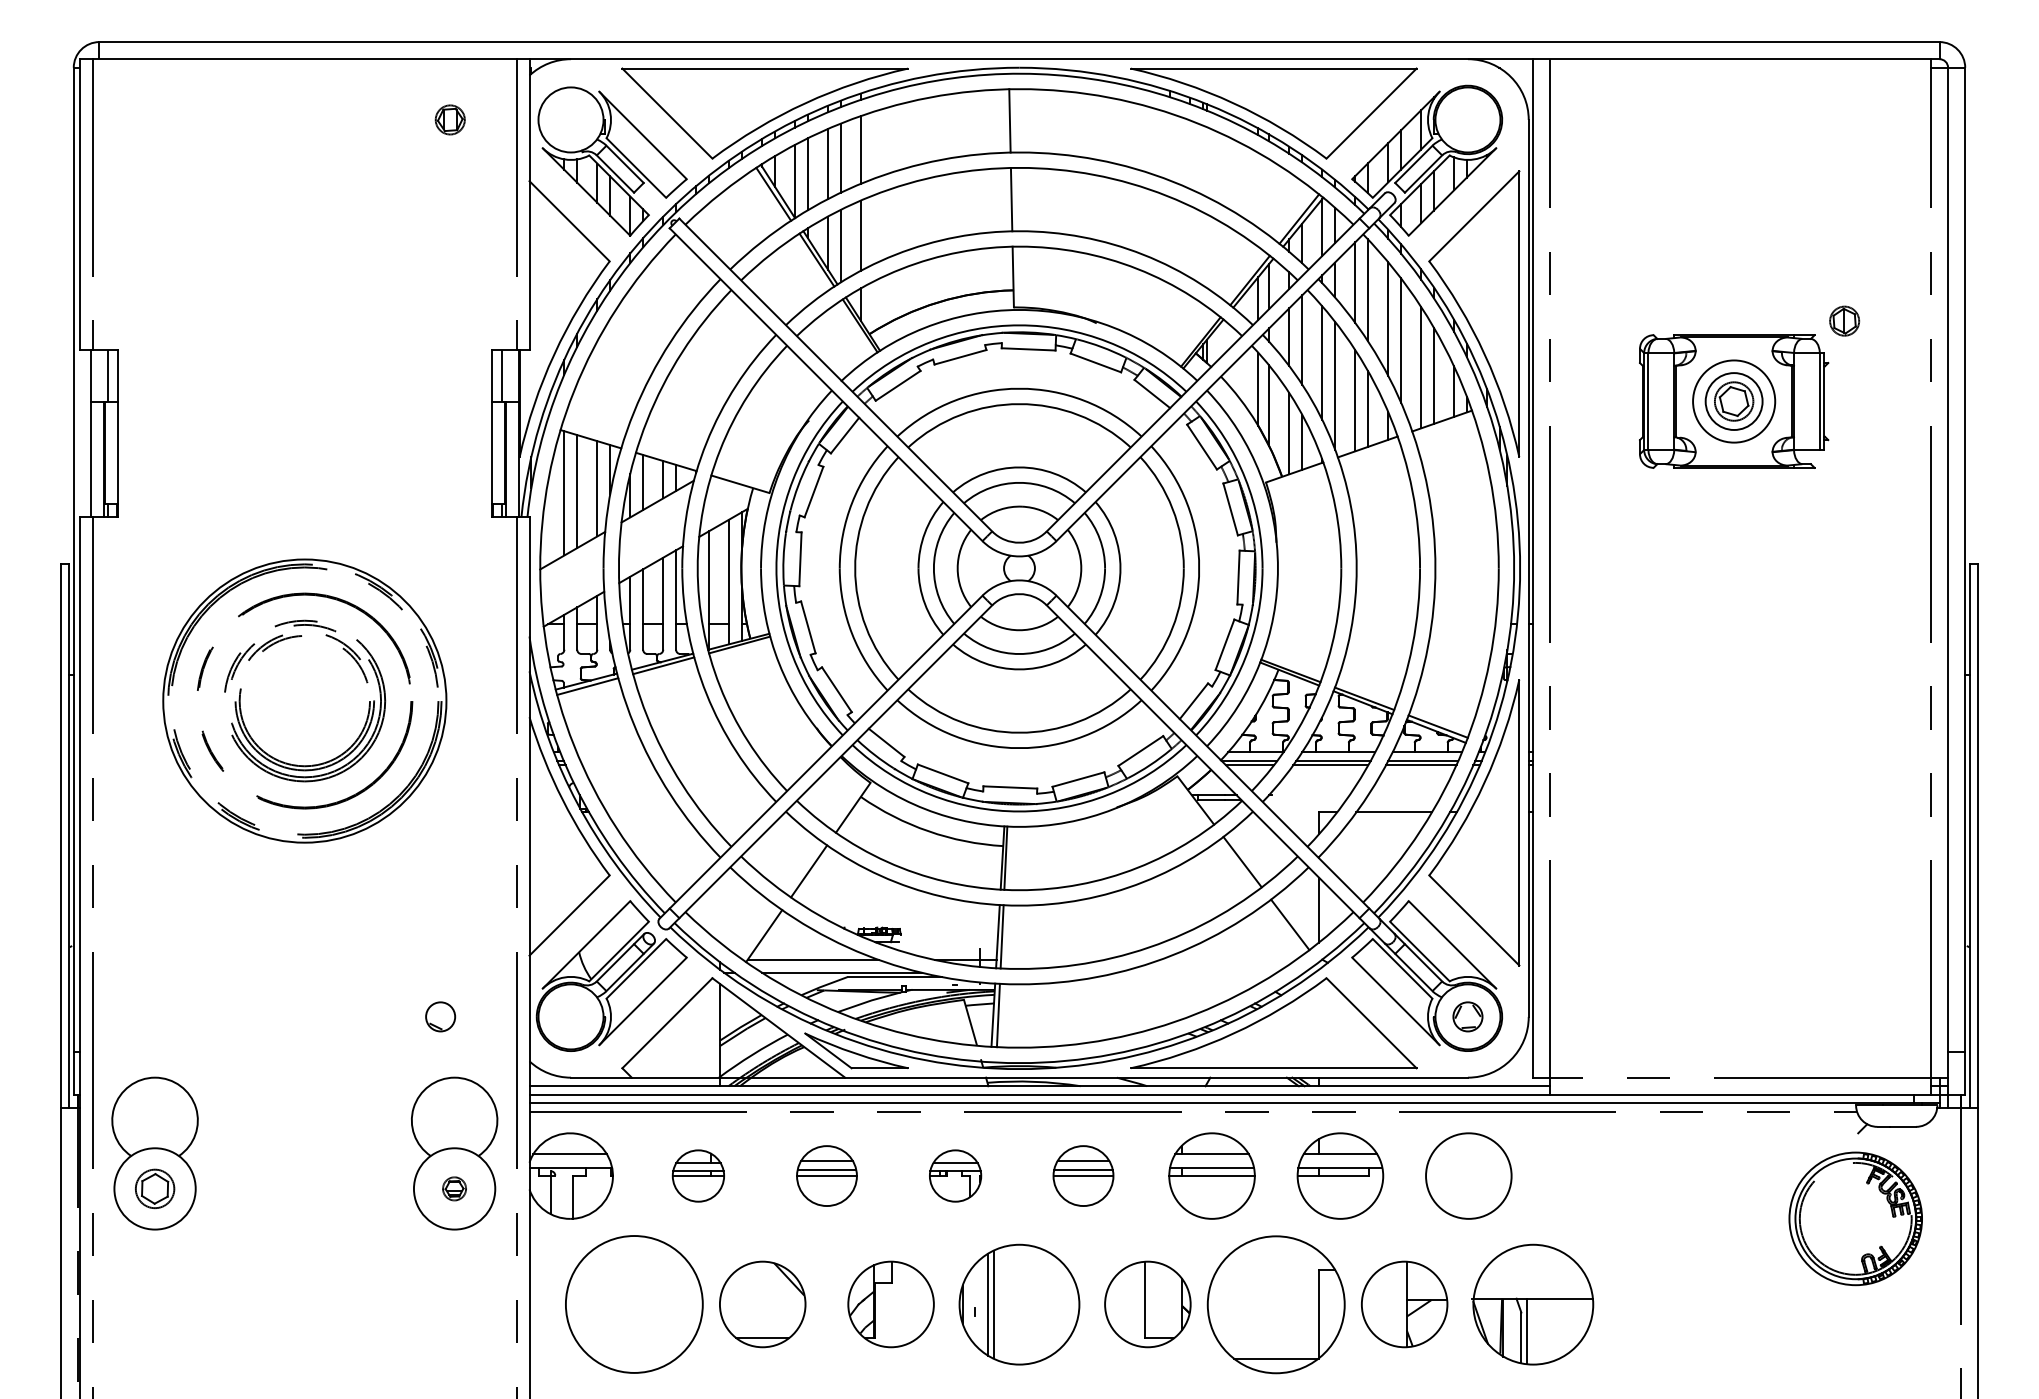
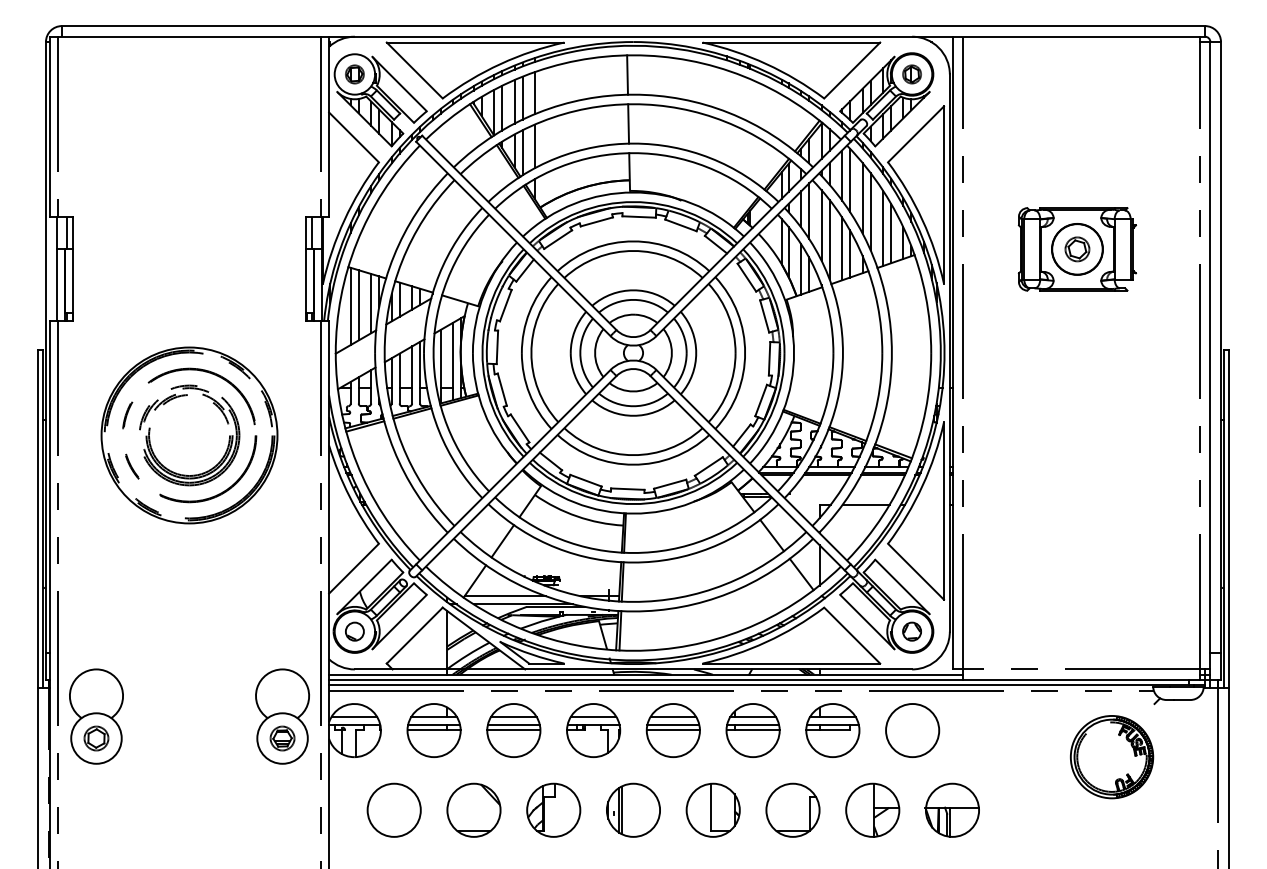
part: (449, 120) -> (354, 74), moved
part: (1843, 321) -> (911, 74), moved
circle: (1734, 401) -> (1077, 249), size x1.43
part: (440, 1016) -> (354, 631), moved
part: (697, 1175) -> (433, 730), size x1.67
part: (826, 1175) -> (513, 730), size x1.43
part: (955, 1175) -> (593, 730), size x1.67
part: (1082, 1175) -> (672, 730), size x1.43
part: (454, 1188) -> (282, 738), size x1.67
part: (1856, 1219) -> (1112, 757), moved
circle: (633, 1303) -> (393, 809), size x0.62
part: (1019, 1303) -> (633, 809), size x0.71
part: (1275, 1303) -> (792, 809), size x0.62
part: (1531, 1303) -> (951, 809), size x0.71

